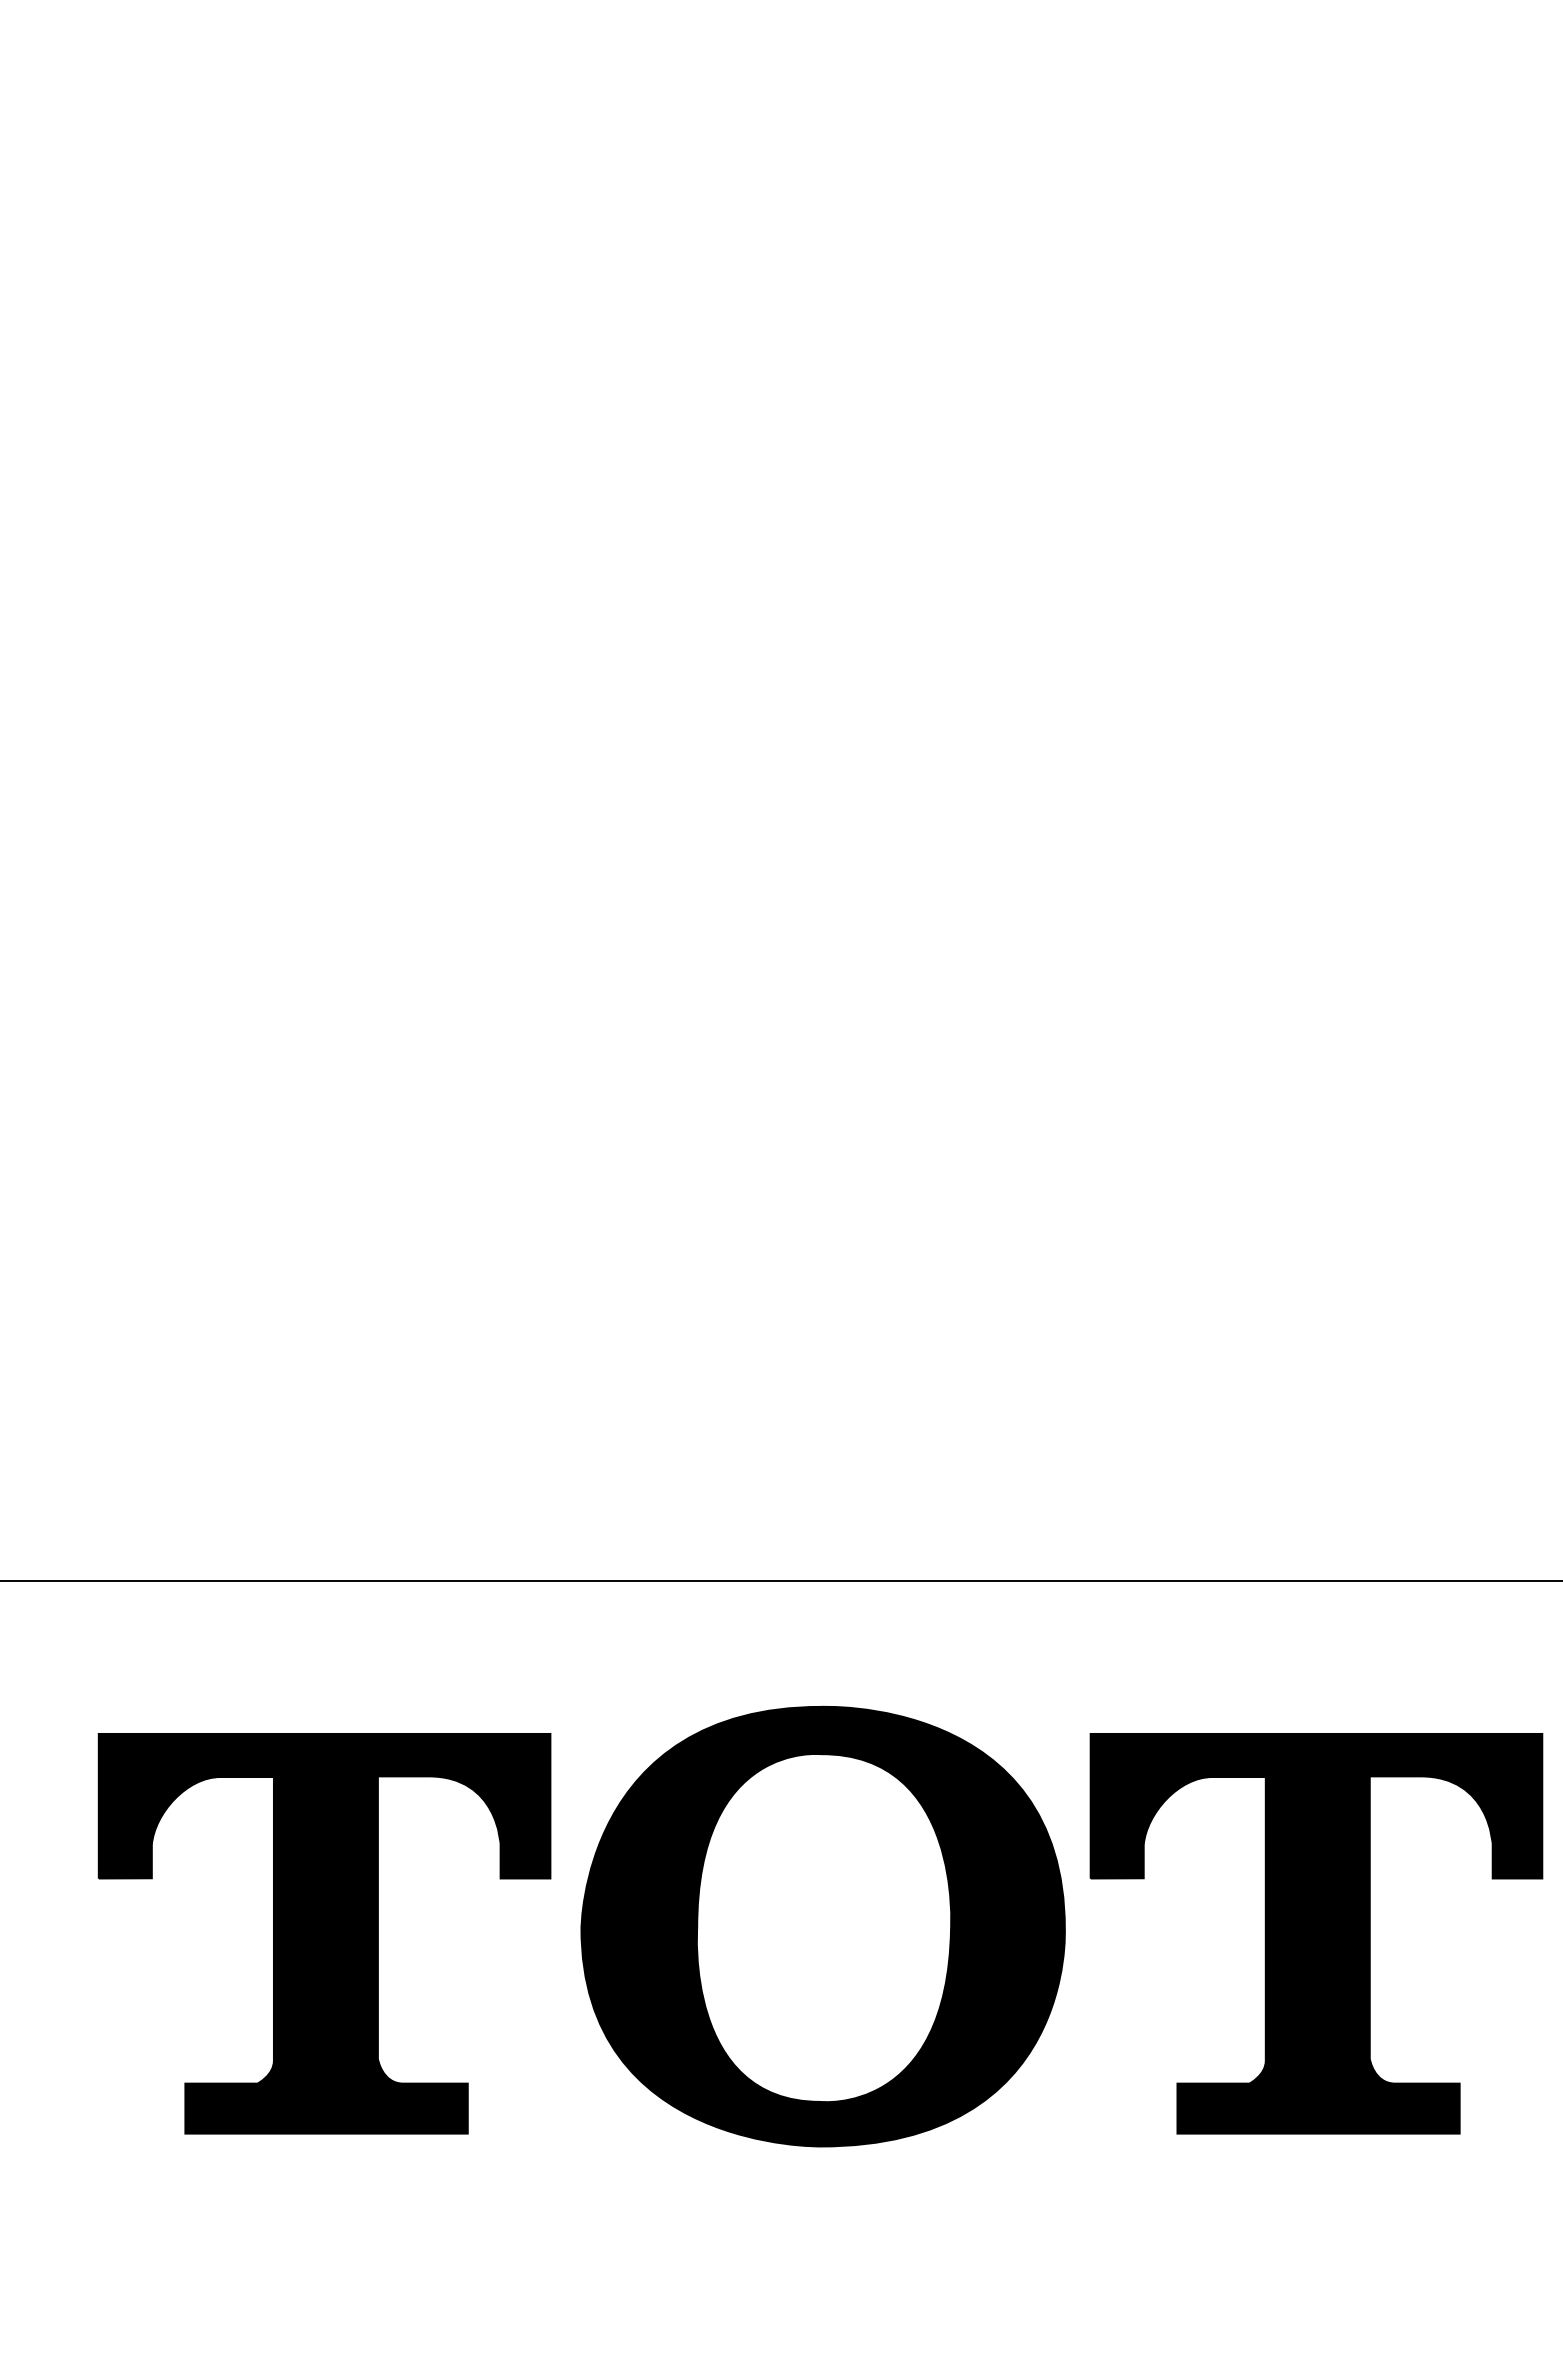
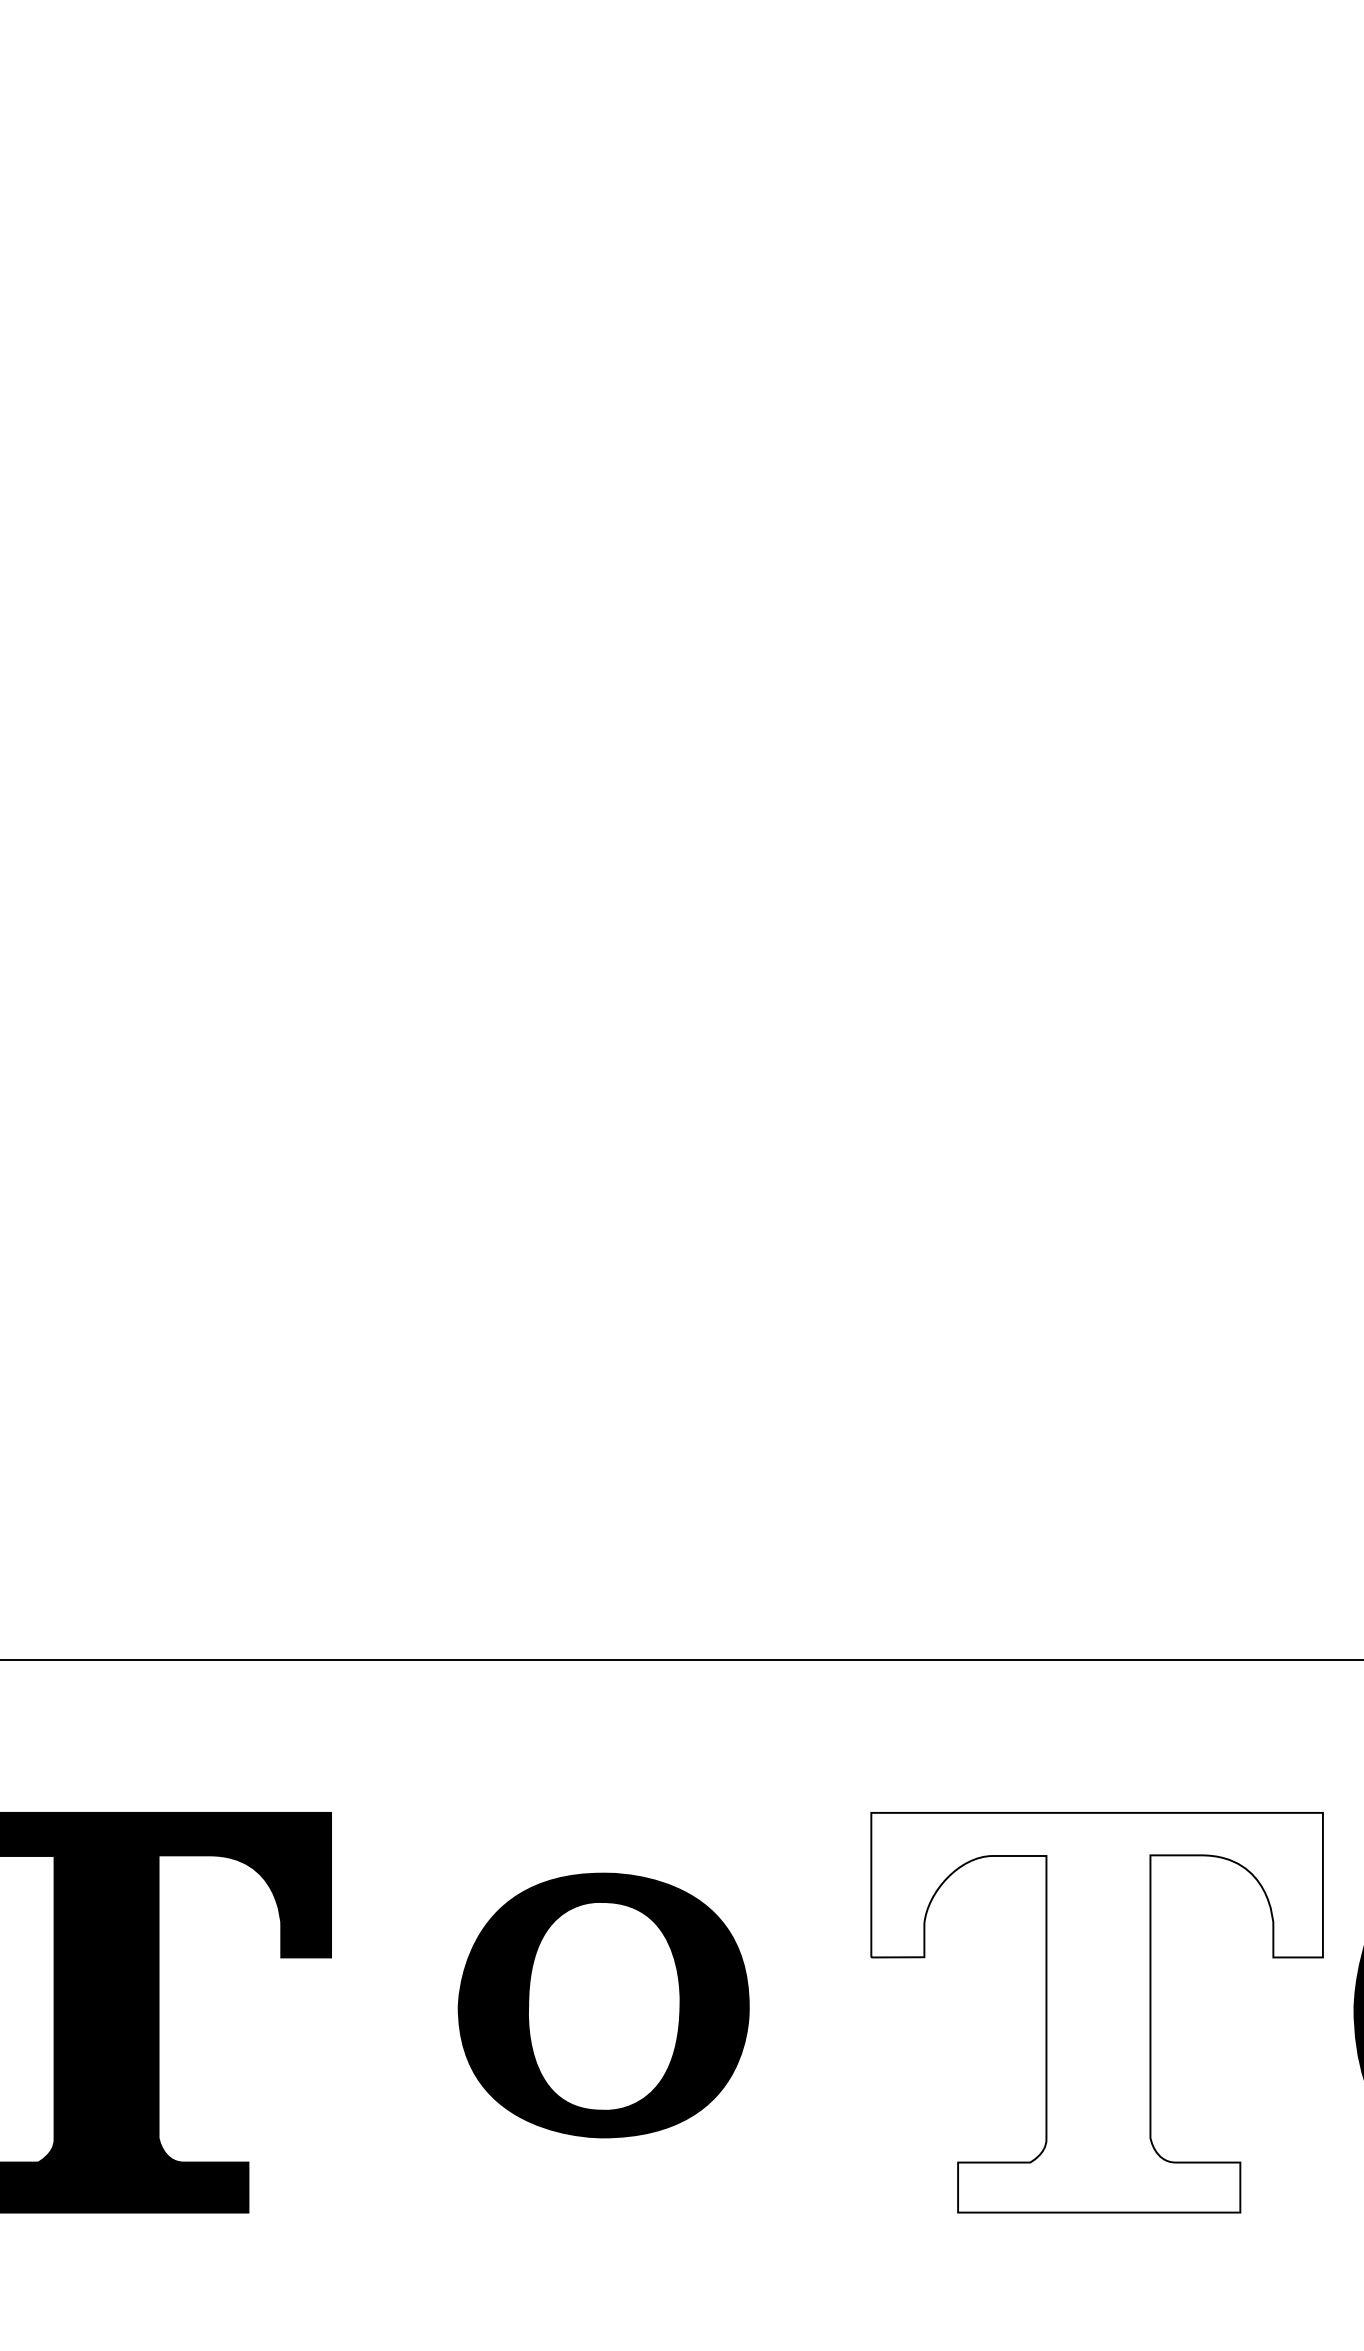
part: (822, 1926) -> (603, 2005), size x0.6
fill: (1316, 1933) -> (1097, 2012), removed

